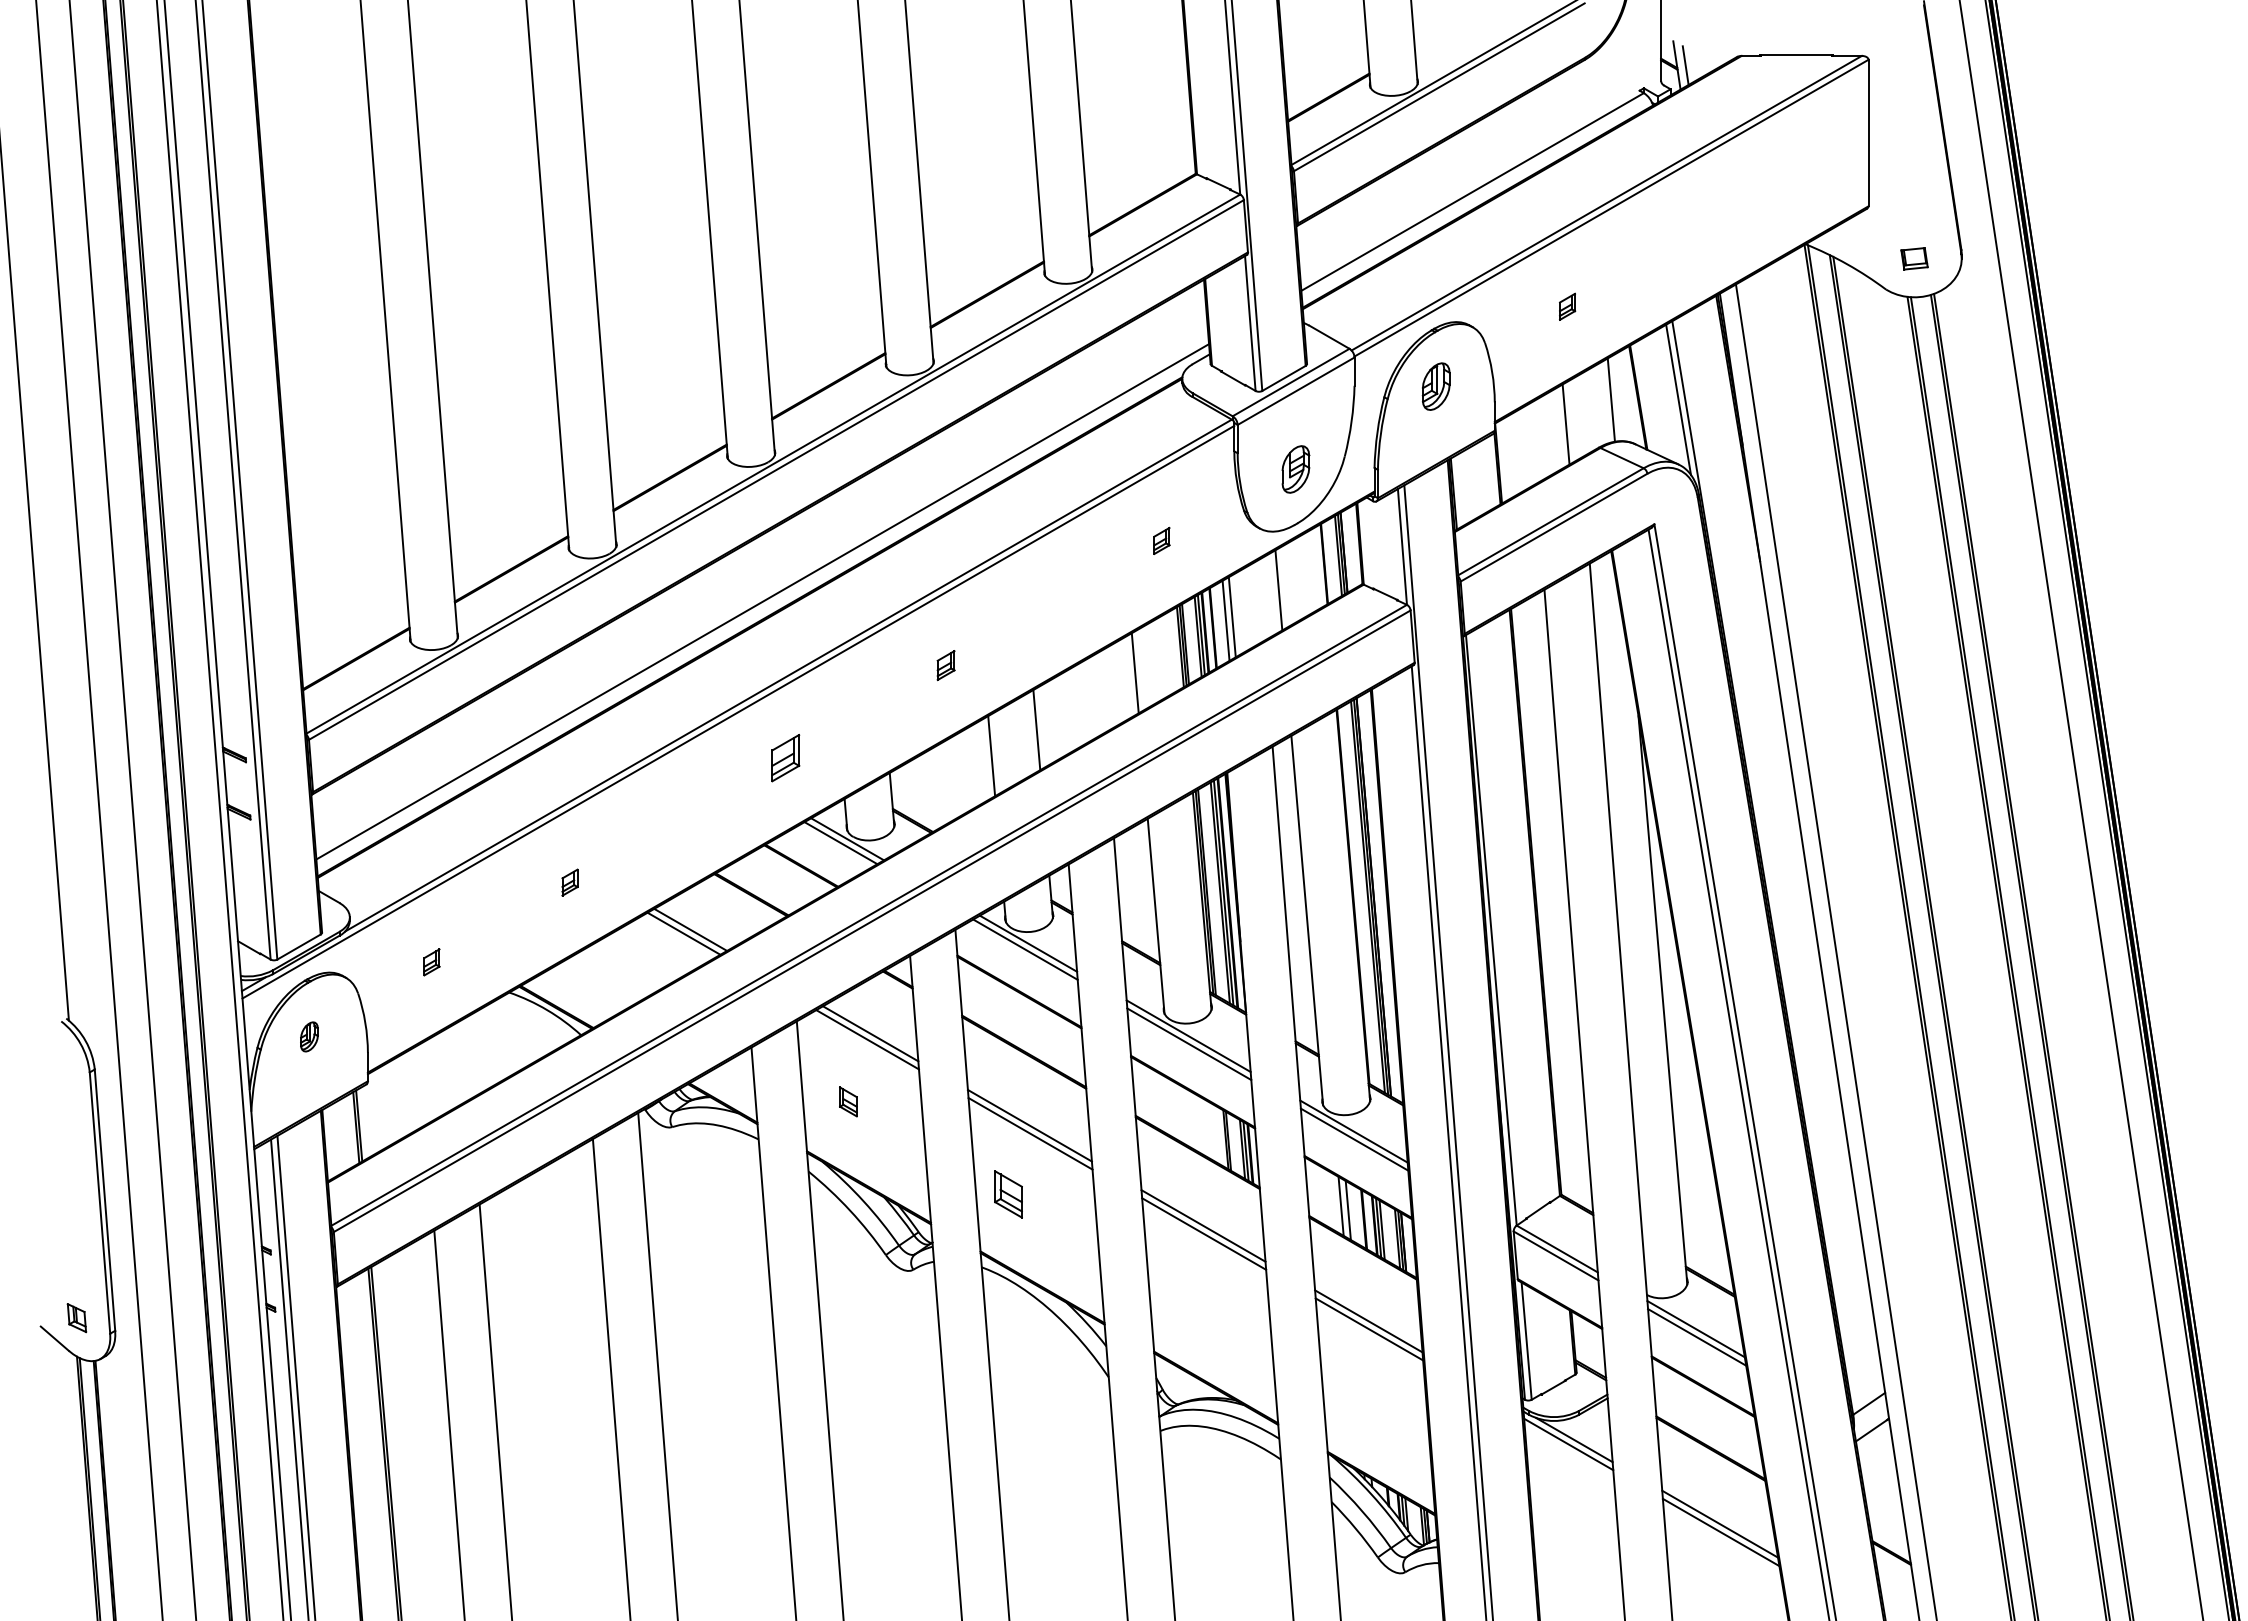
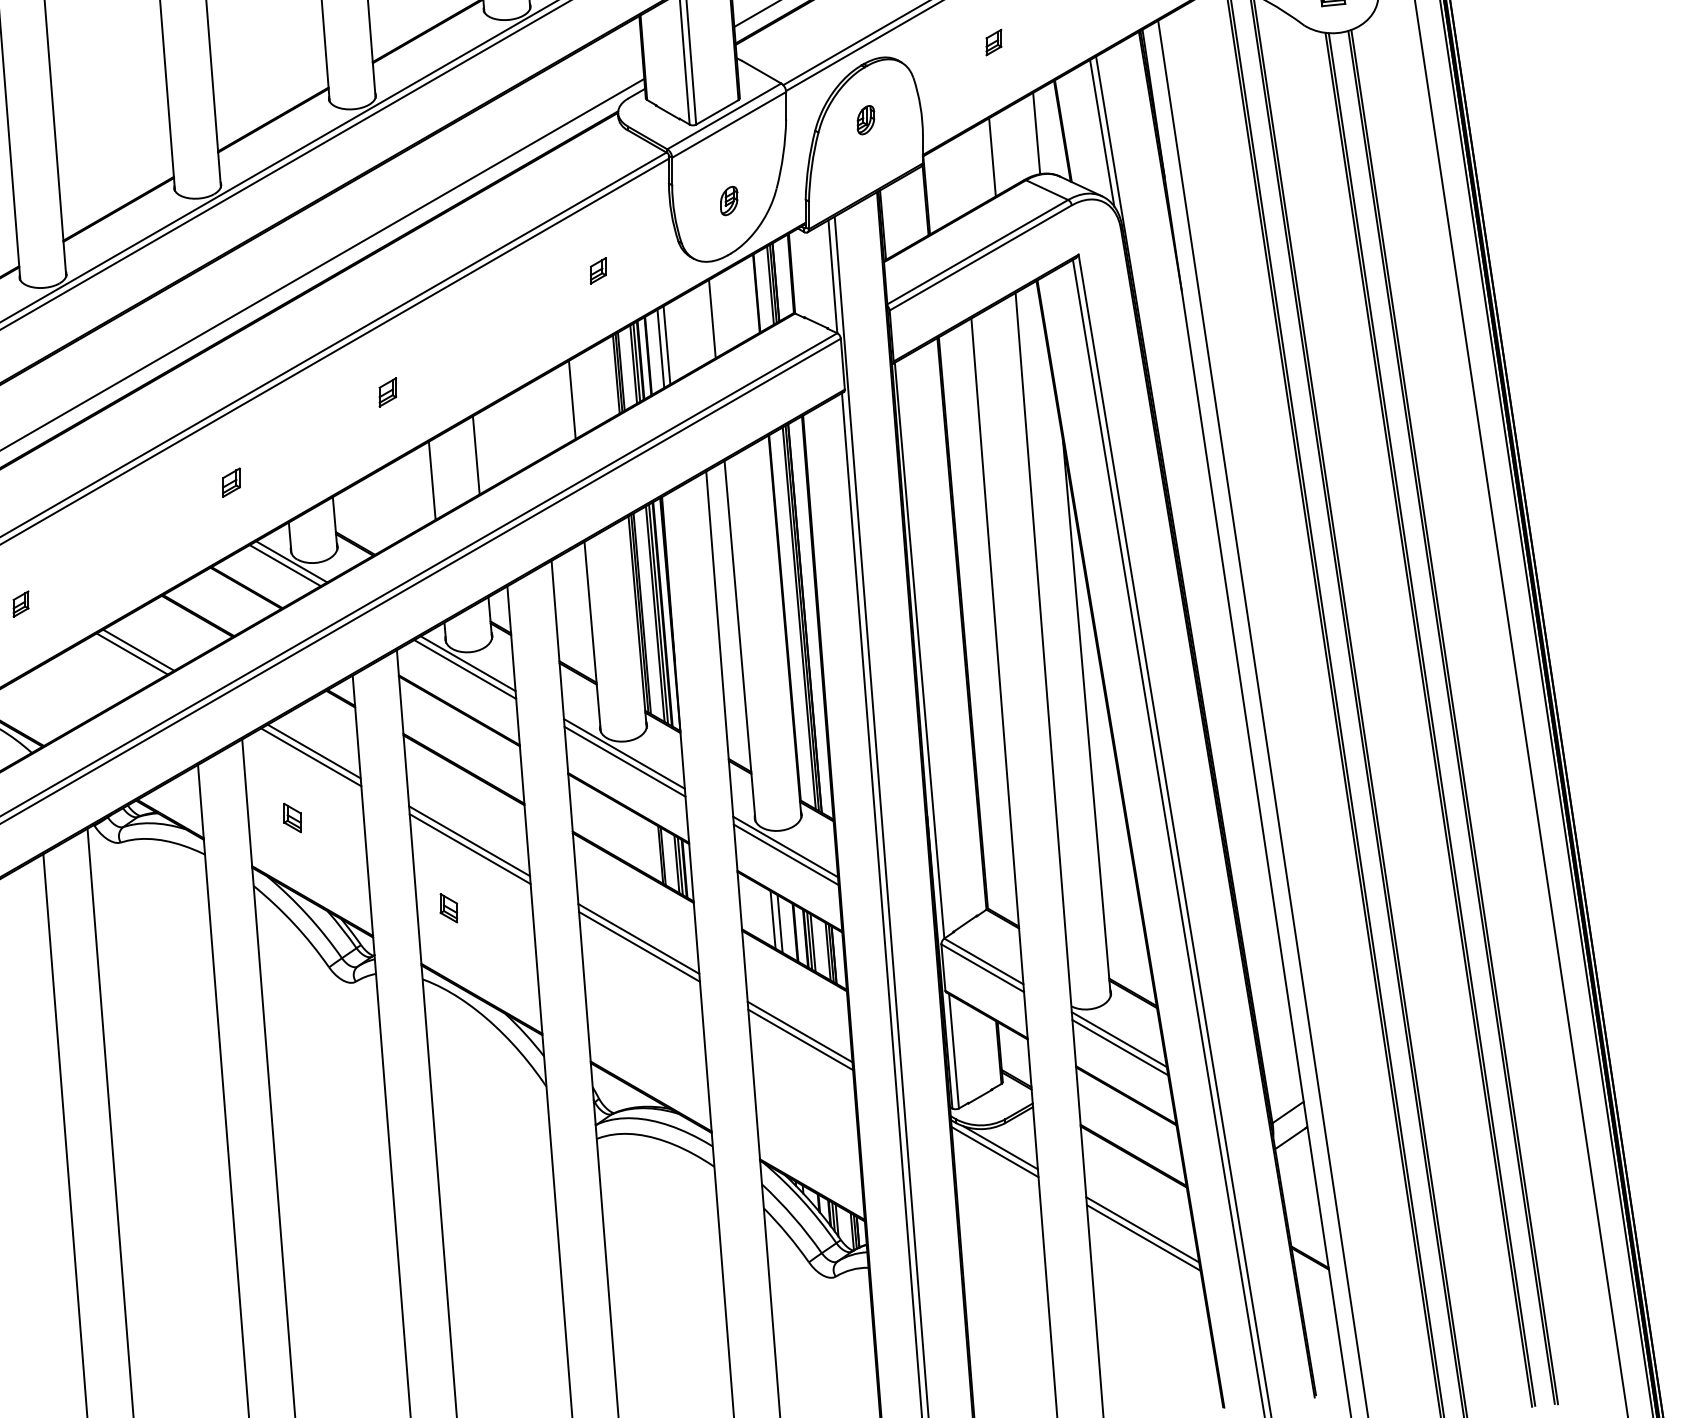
part: (1436, 385) -> (866, 119), size x0.62
part: (1296, 468) -> (729, 200), size x0.62
part: (785, 757) -> (231, 482), size x0.62
part: (1008, 1194) -> (448, 908), size x0.62

